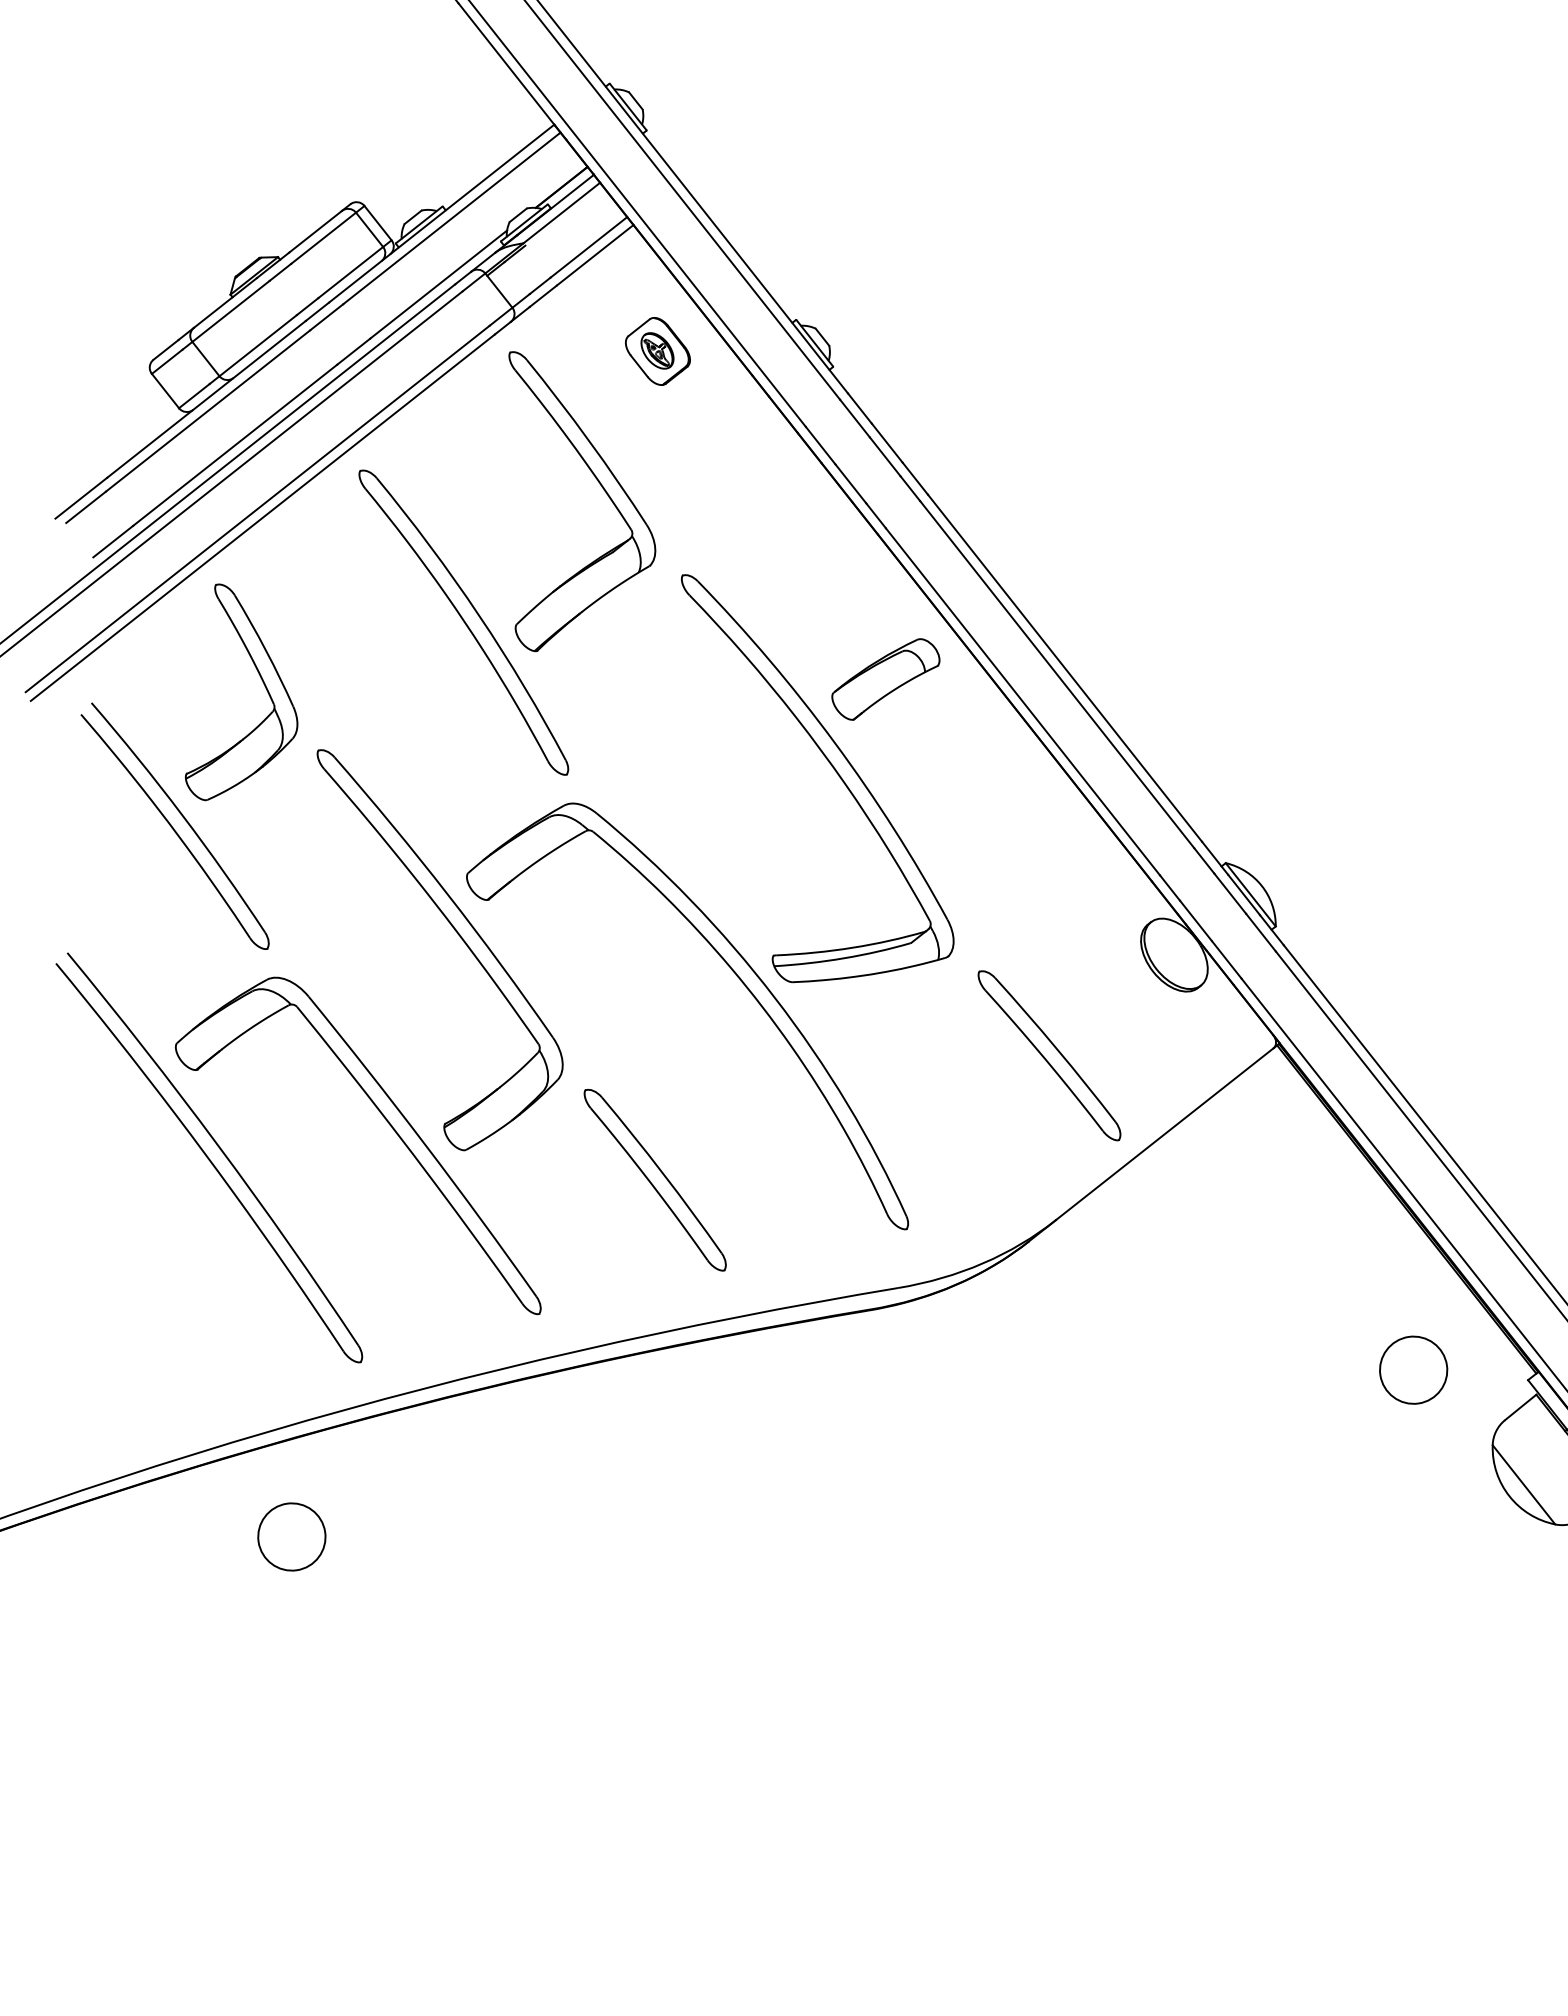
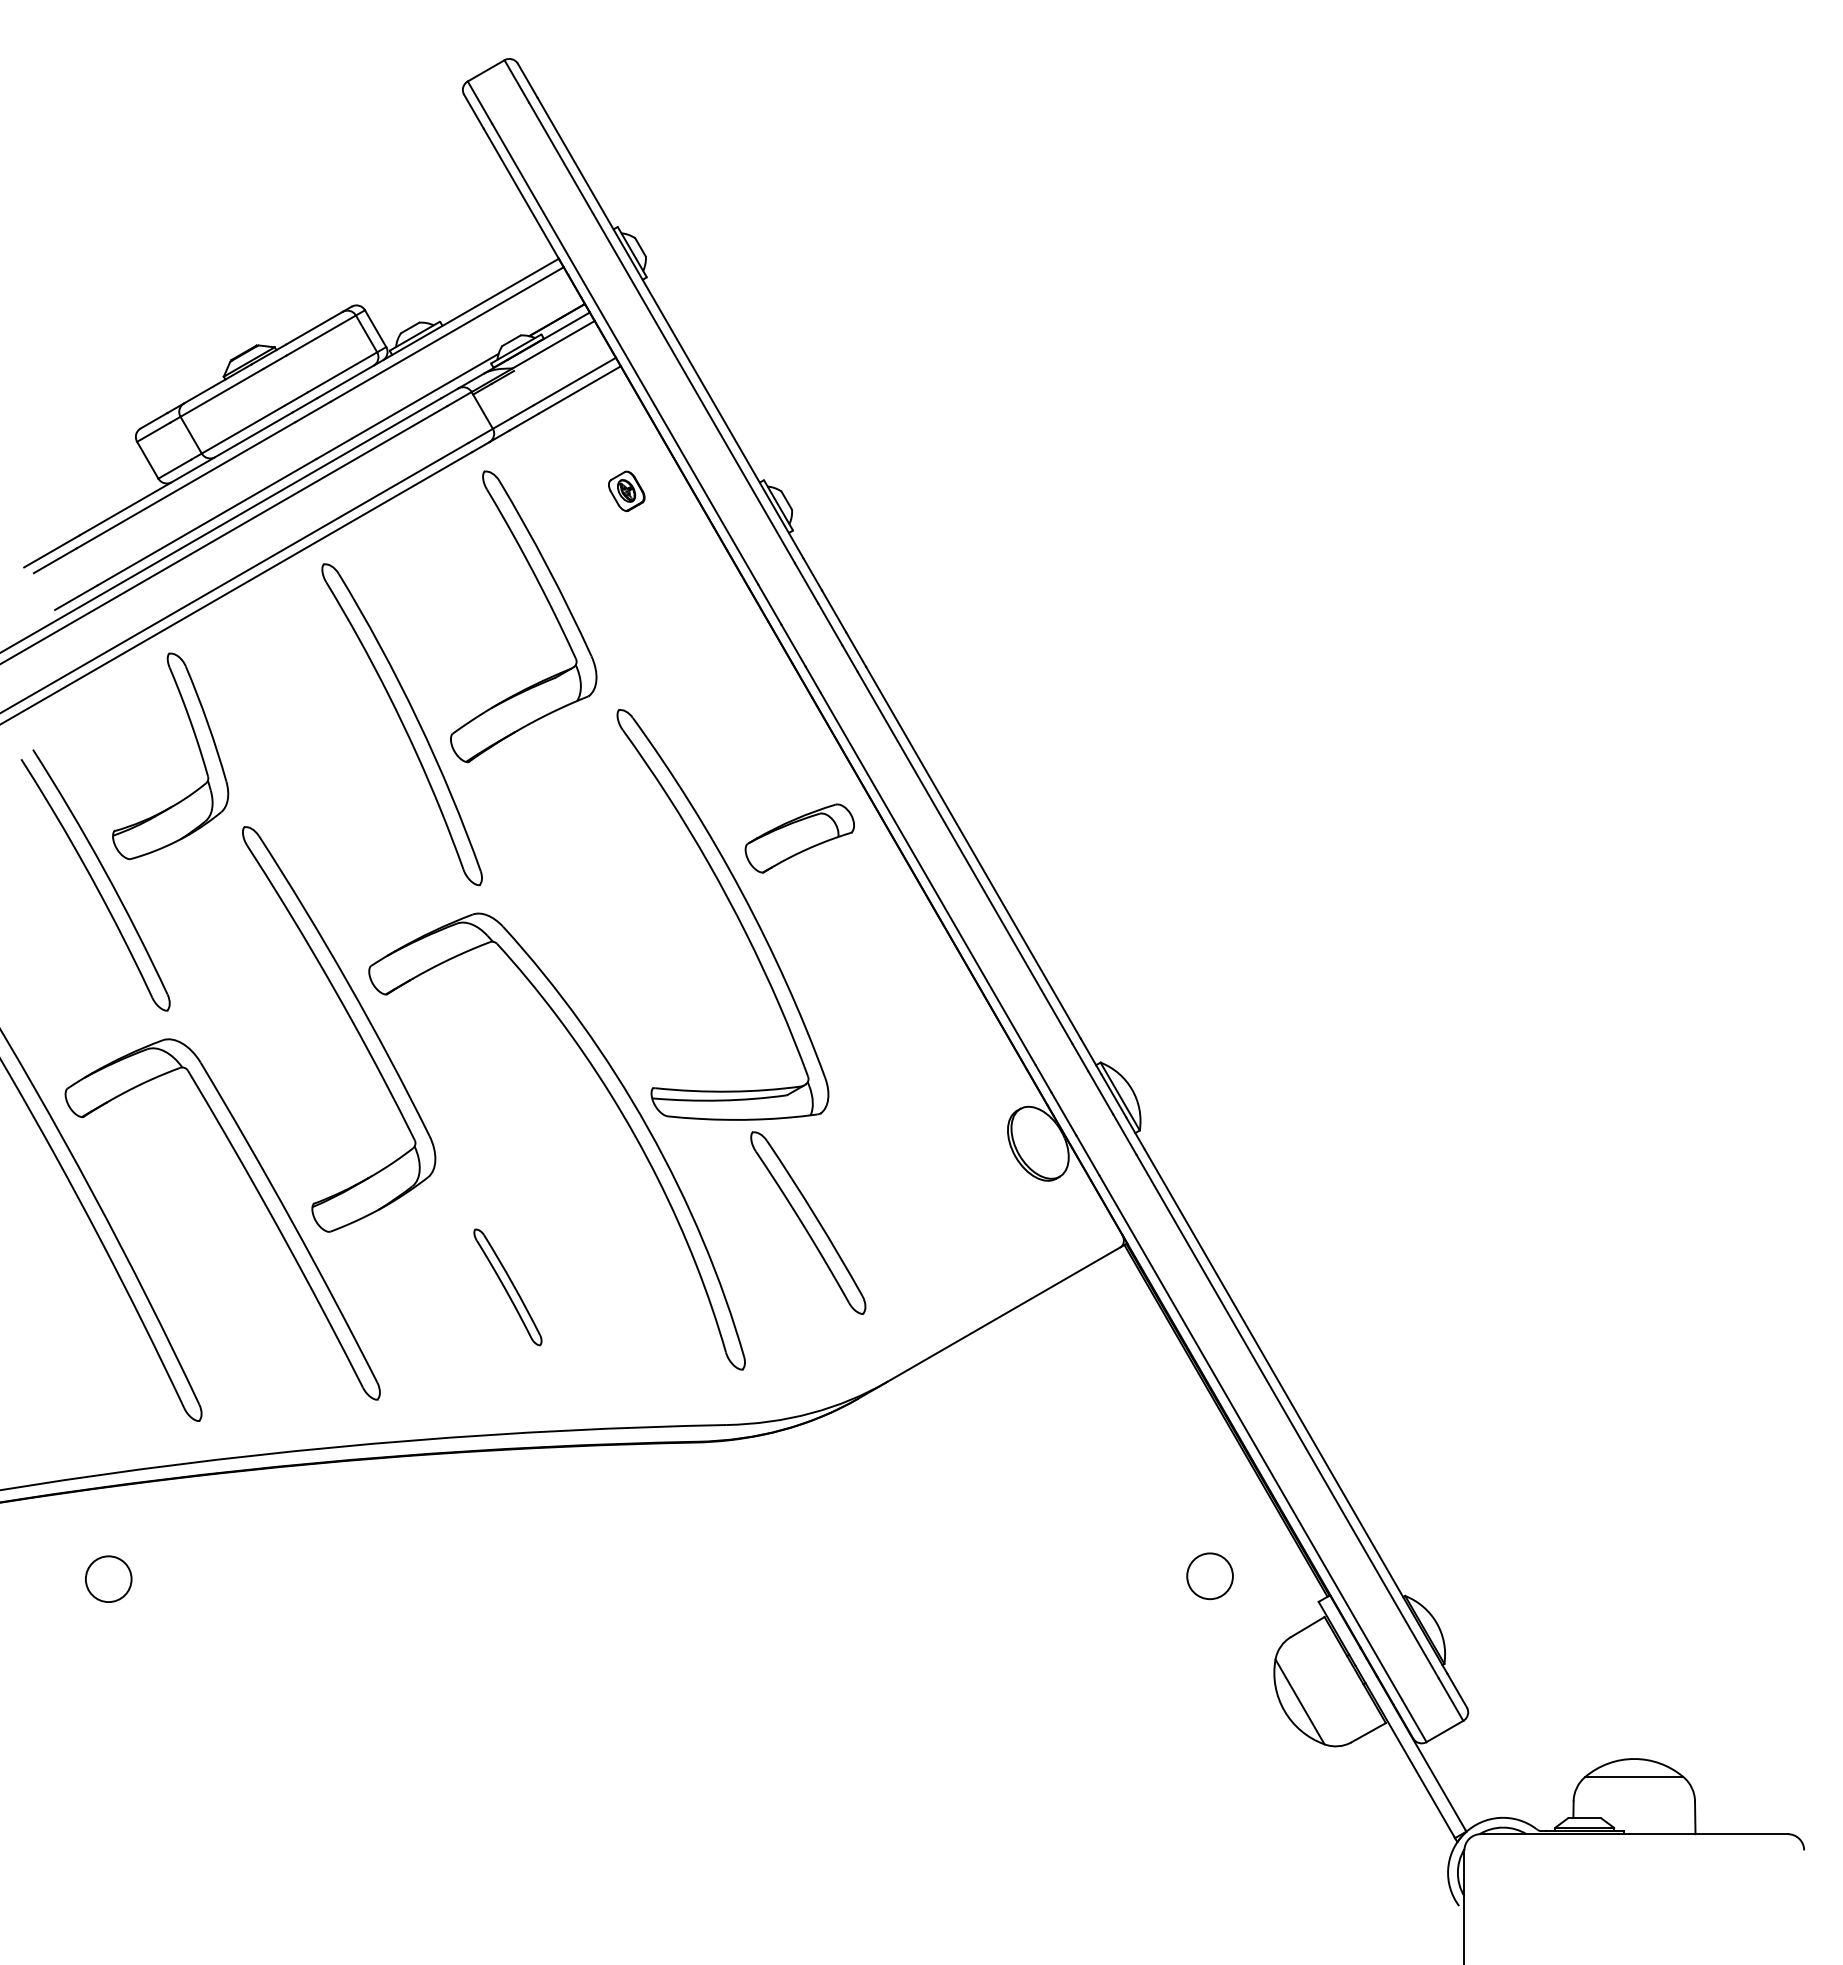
part: (657, 351) -> (626, 491), size x0.6
part: (1049, 1055) -> (808, 1222), moved
part: (654, 1180) -> (507, 1287), size x0.6
circle: (1412, 1369) -> (1209, 1575), size x0.7
circle: (291, 1536) -> (108, 1578), size x0.7

